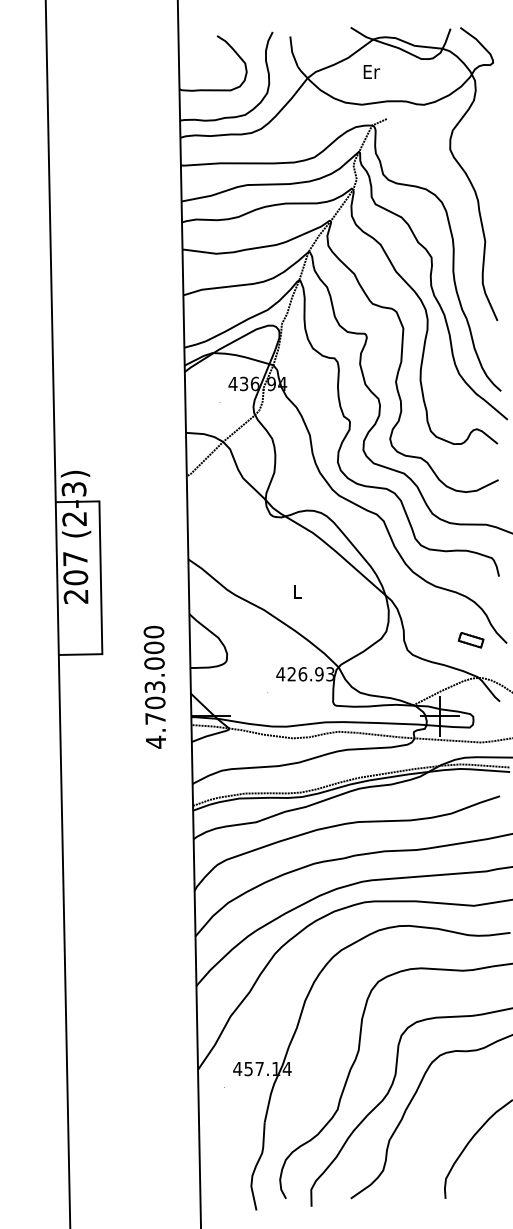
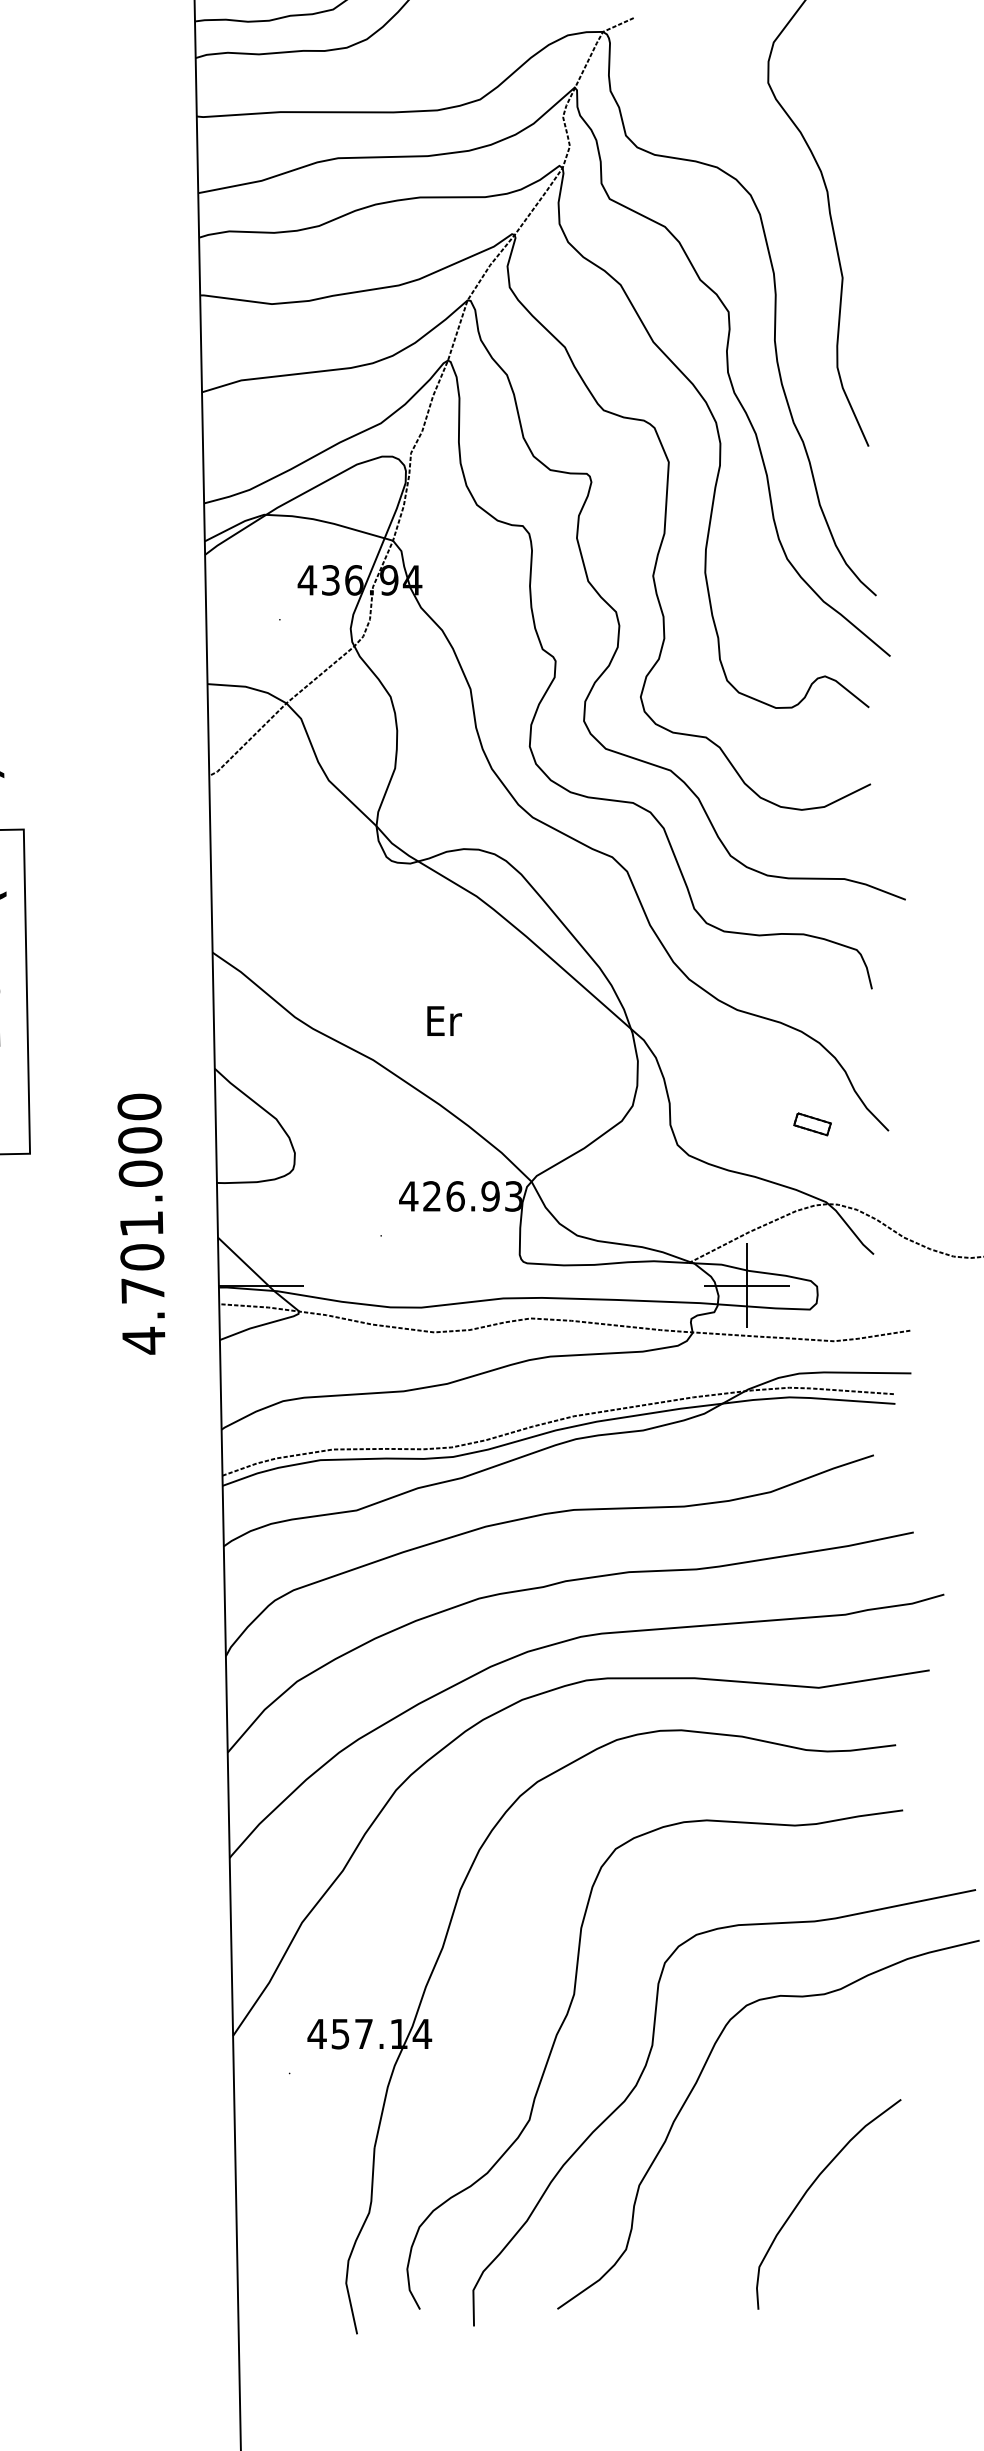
text: (297, 591) -> (444, 1020), L -> Er
part: (470, 640) -> (811, 1124), size x0.7
text: (154, 686) -> (140, 1222), 4.703.000 -> 4.701.000

